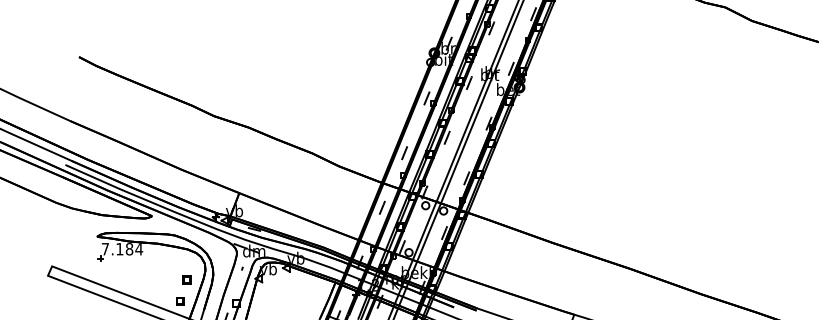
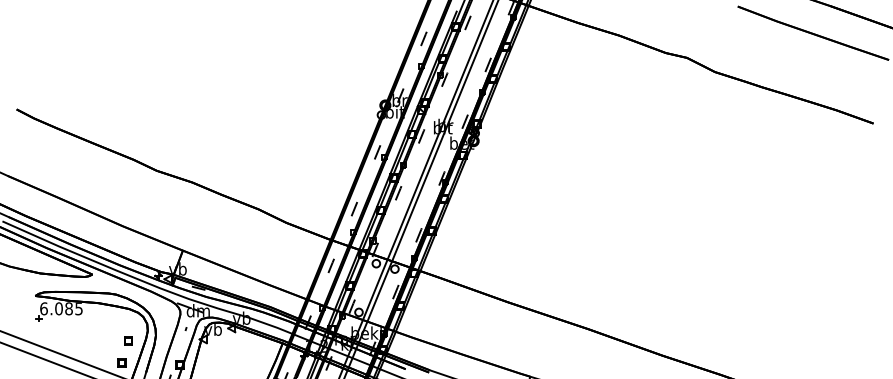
text: (122, 248) -> (61, 308), 7.184 -> 6.085

